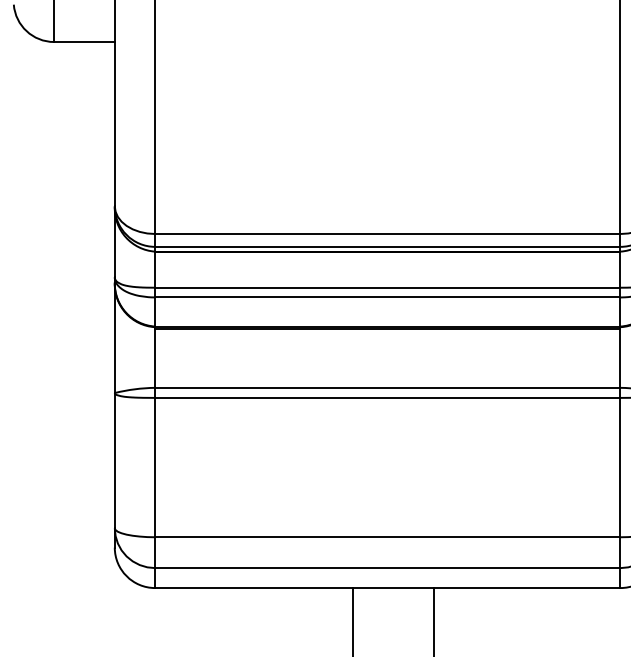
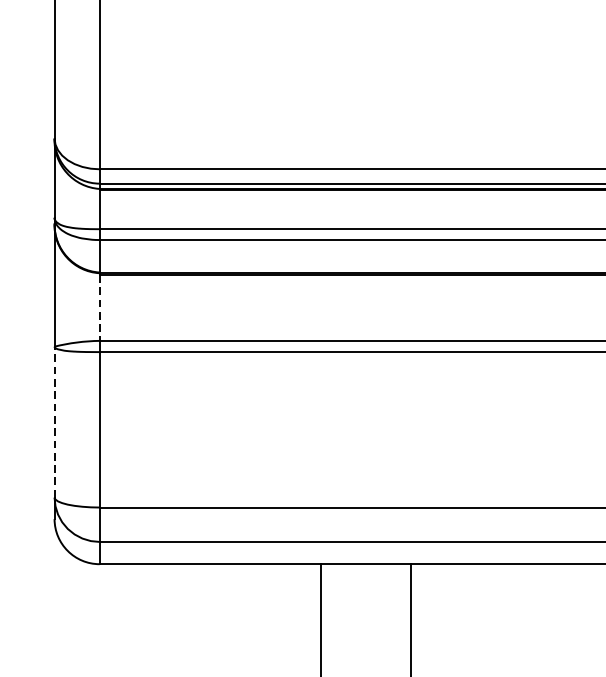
line: (155, 358) -> (99, 308), solid -> dashed
line: (114, 460) -> (54, 421), solid -> dashed

